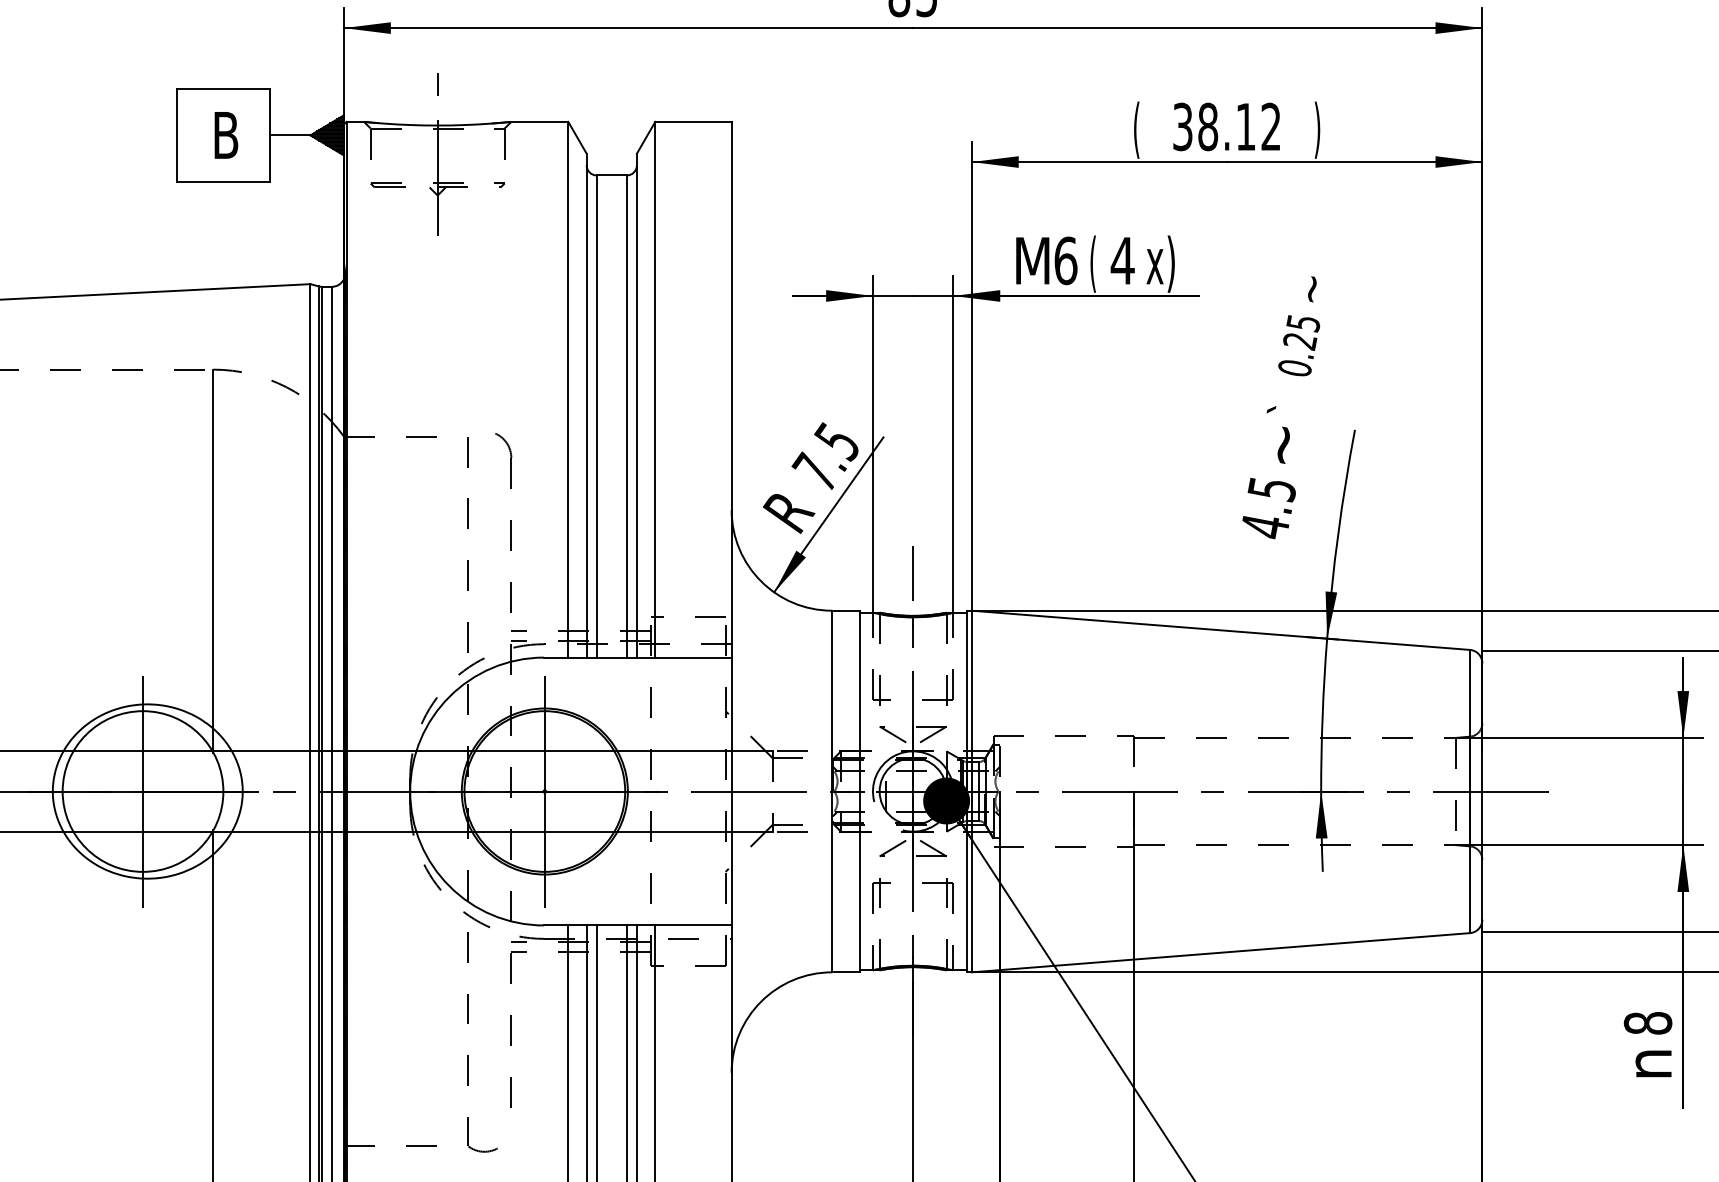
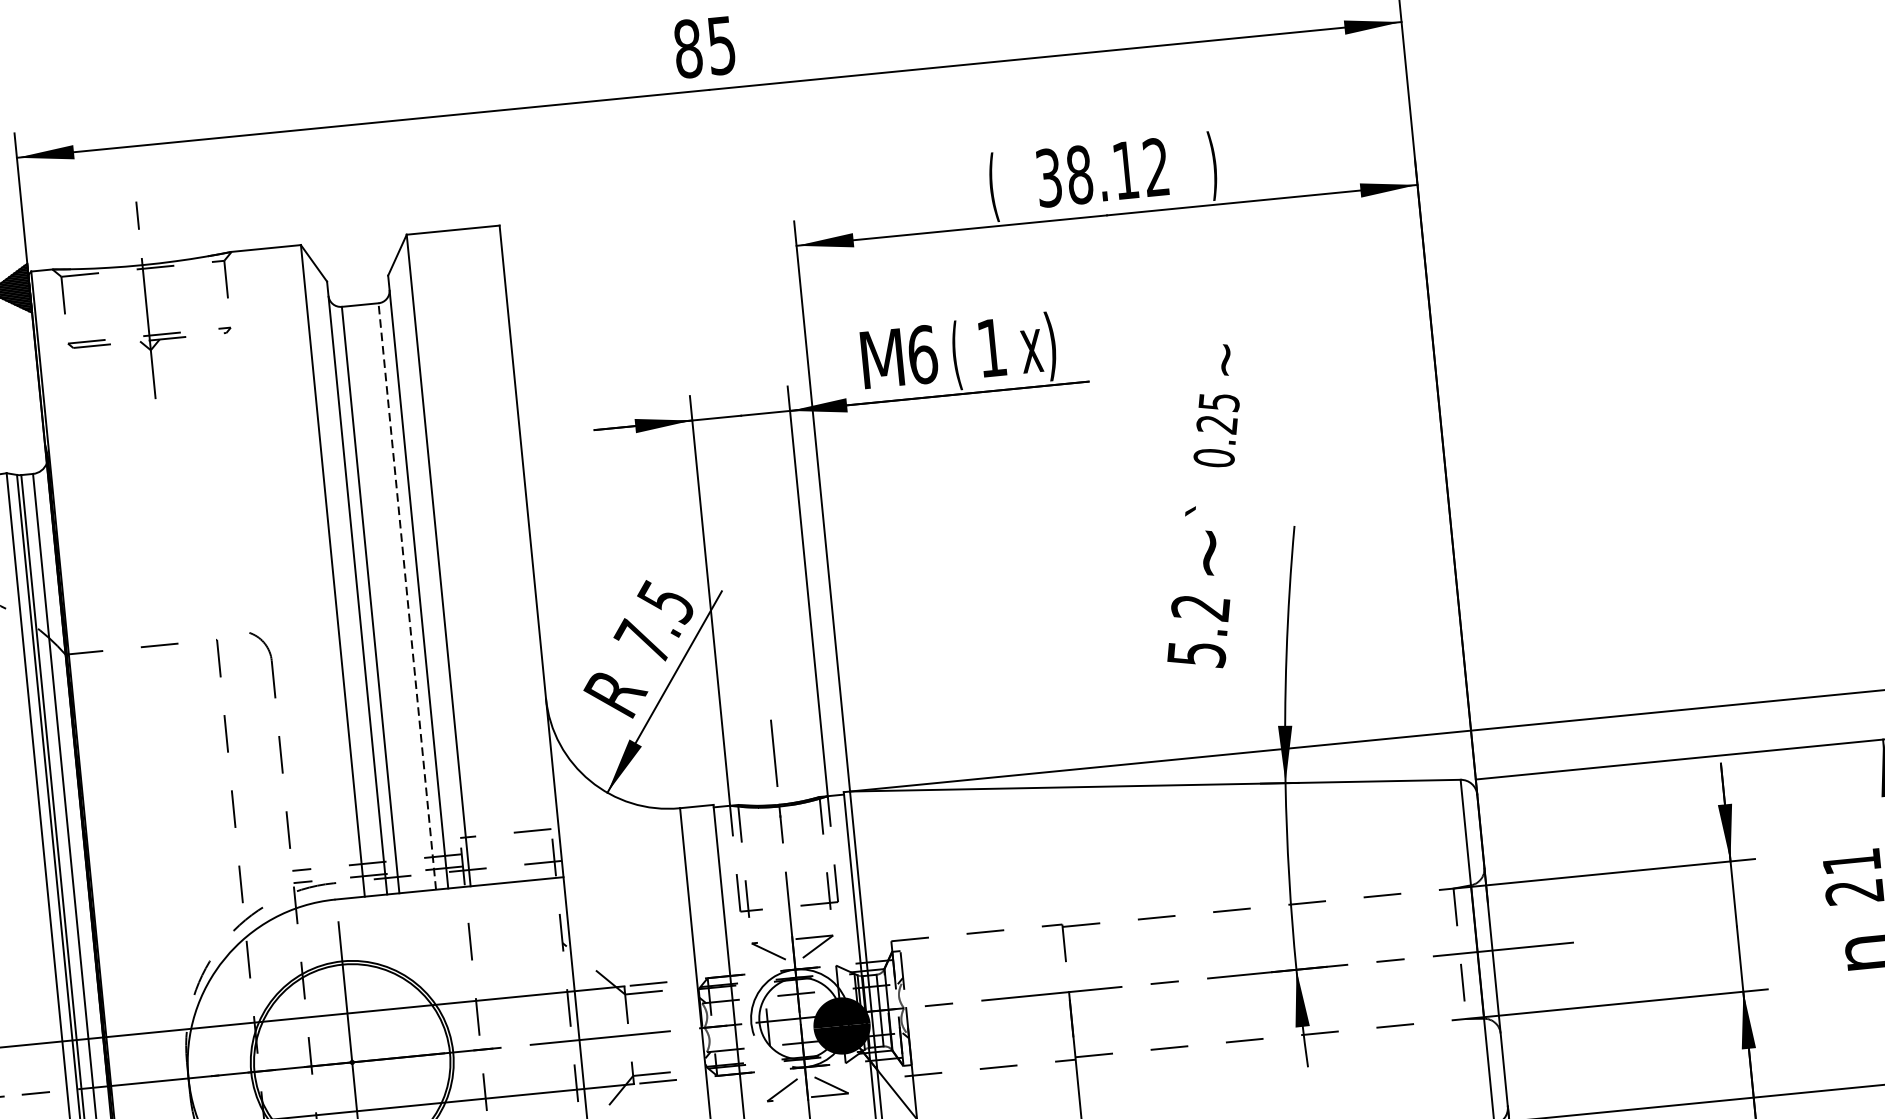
text: (1122, 260) -> (991, 347), 4 -> 1
line: (626, 416) -> (406, 596), solid -> dashed
text: (1268, 508) -> (1198, 631), 4.5 -> 5.2

